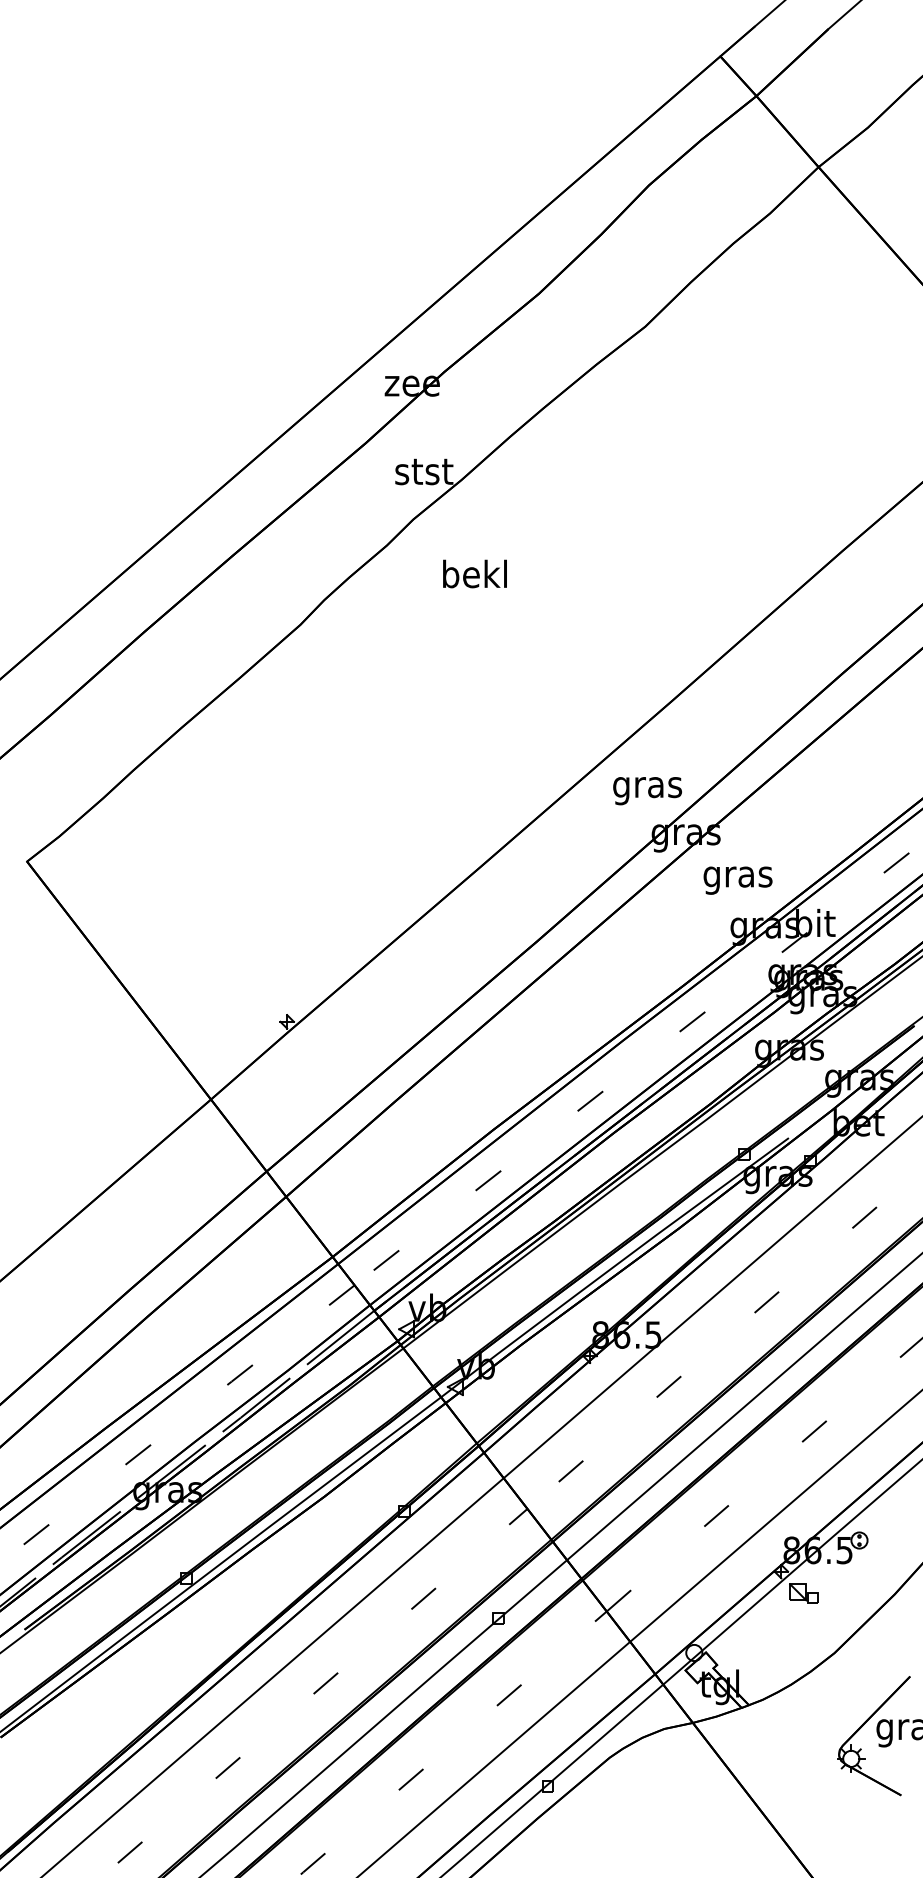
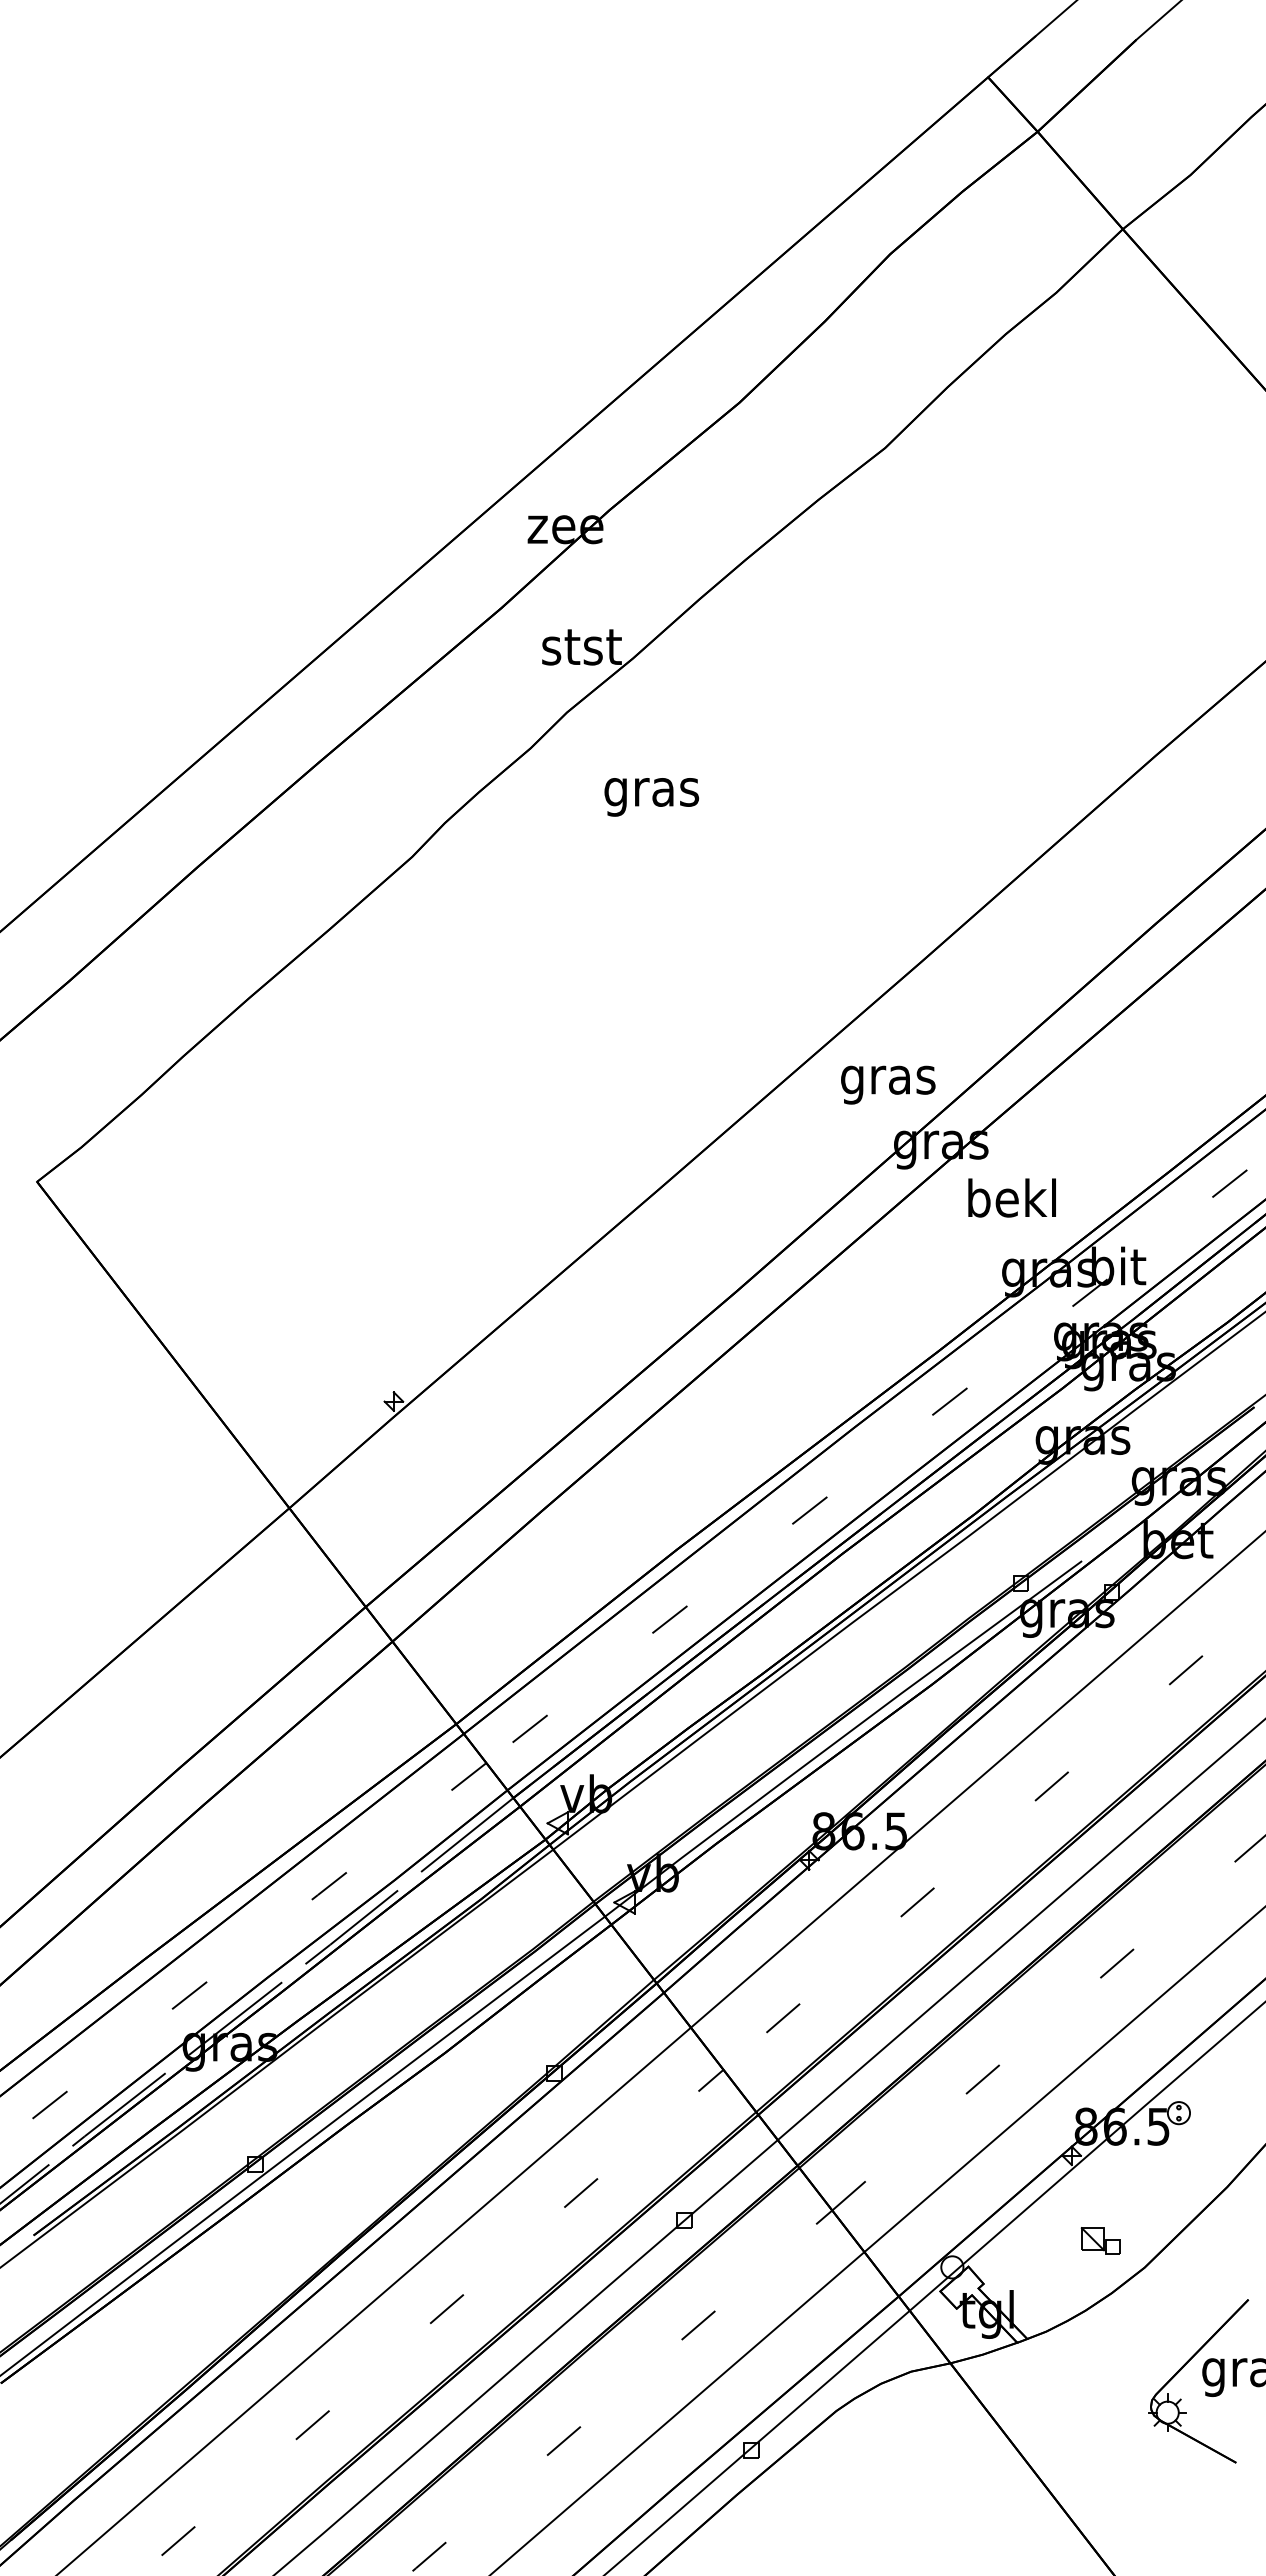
text: (474, 577) -> (651, 791), bekl -> gras
text: (738, 876) -> (1012, 1202), gras -> bekl
part: (803, 1593) -> (1100, 2240), moved

